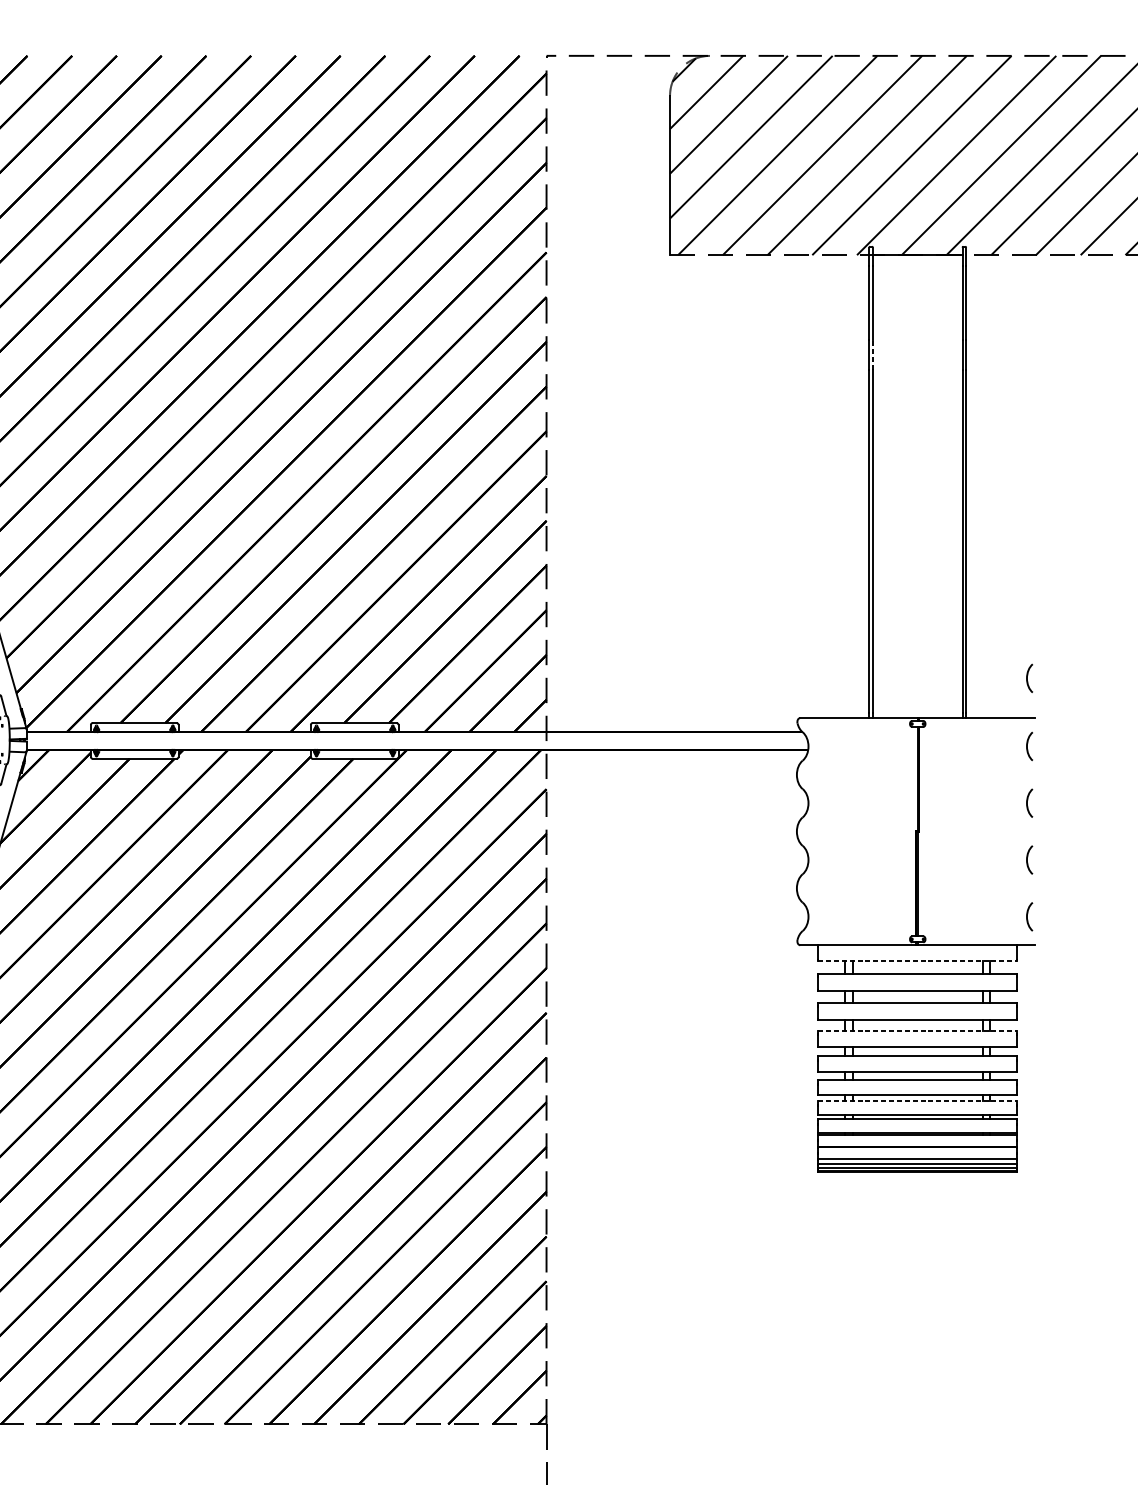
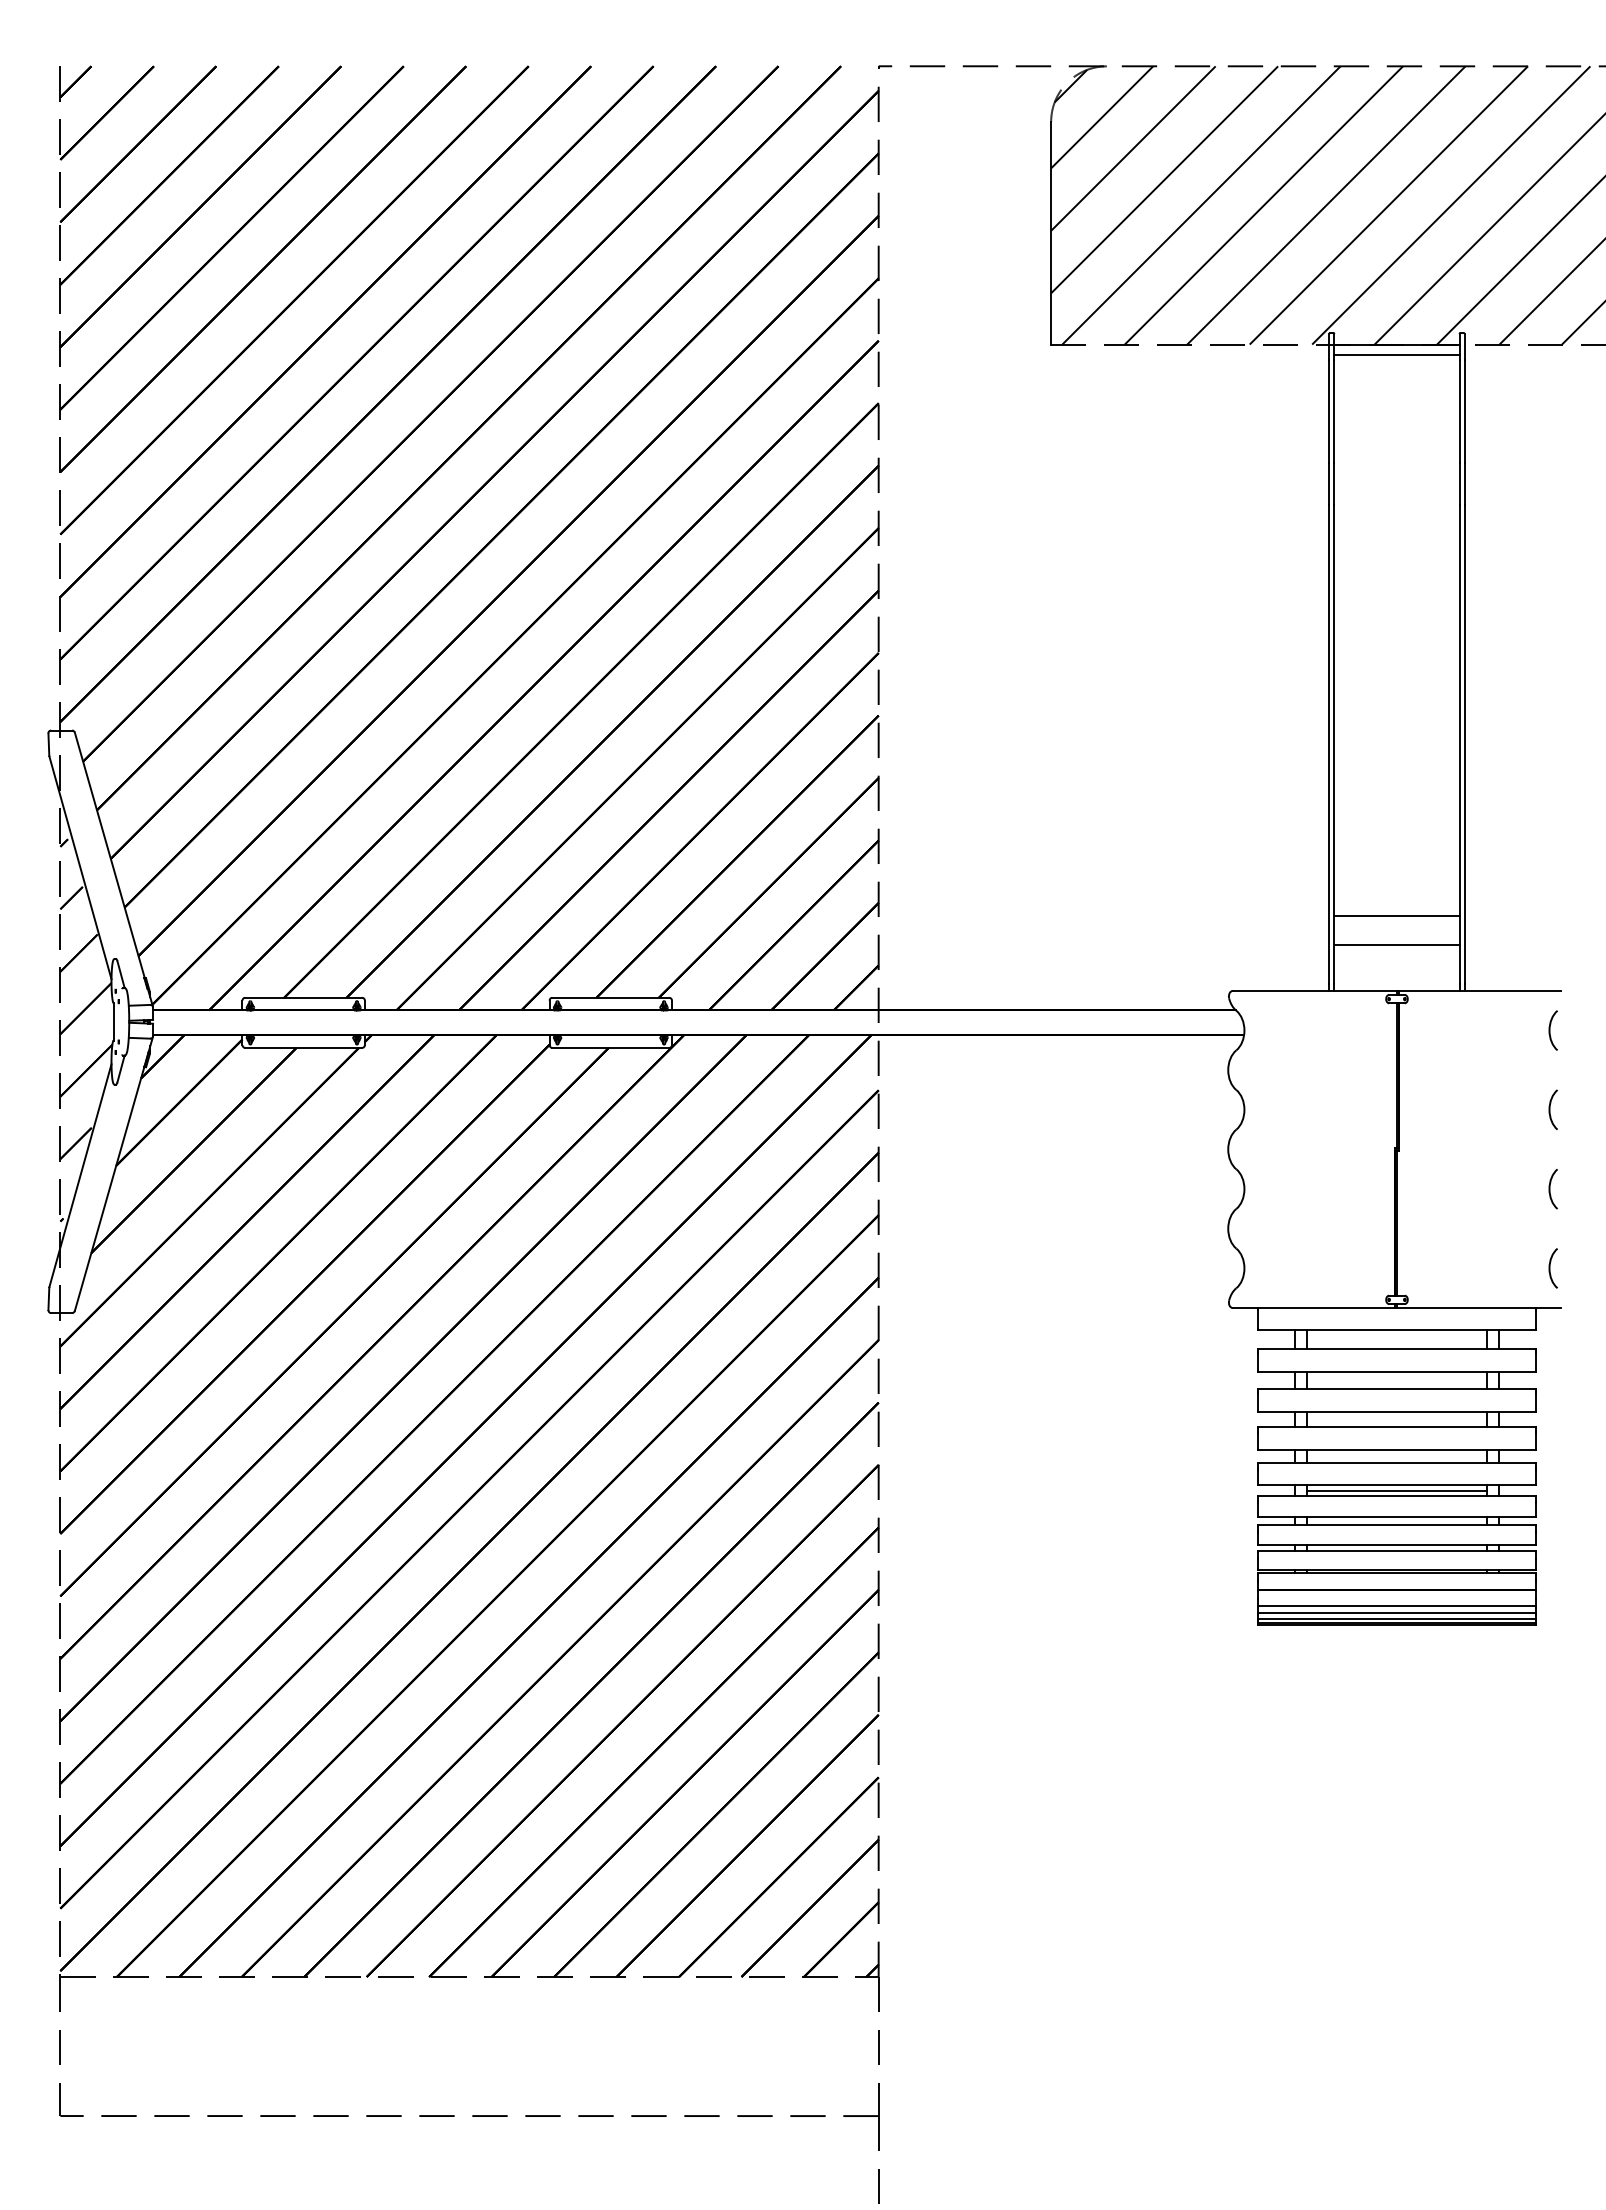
line: (917, 262) -> (1396, 355), added
line: (873, 354) -> (1334, 483), dashed -> solid
line: (917, 664) -> (1396, 915), added
curve: (1027, 678) -> (1550, 935), removed
line: (917, 684) -> (1396, 944), added
line: (918, 961) -> (1397, 1330), dashed -> solid
line: (918, 1030) -> (1397, 1427), dashed -> solid
line: (917, 1075) -> (1396, 1490), added
line: (918, 1100) -> (1397, 1525), dashed -> solid

